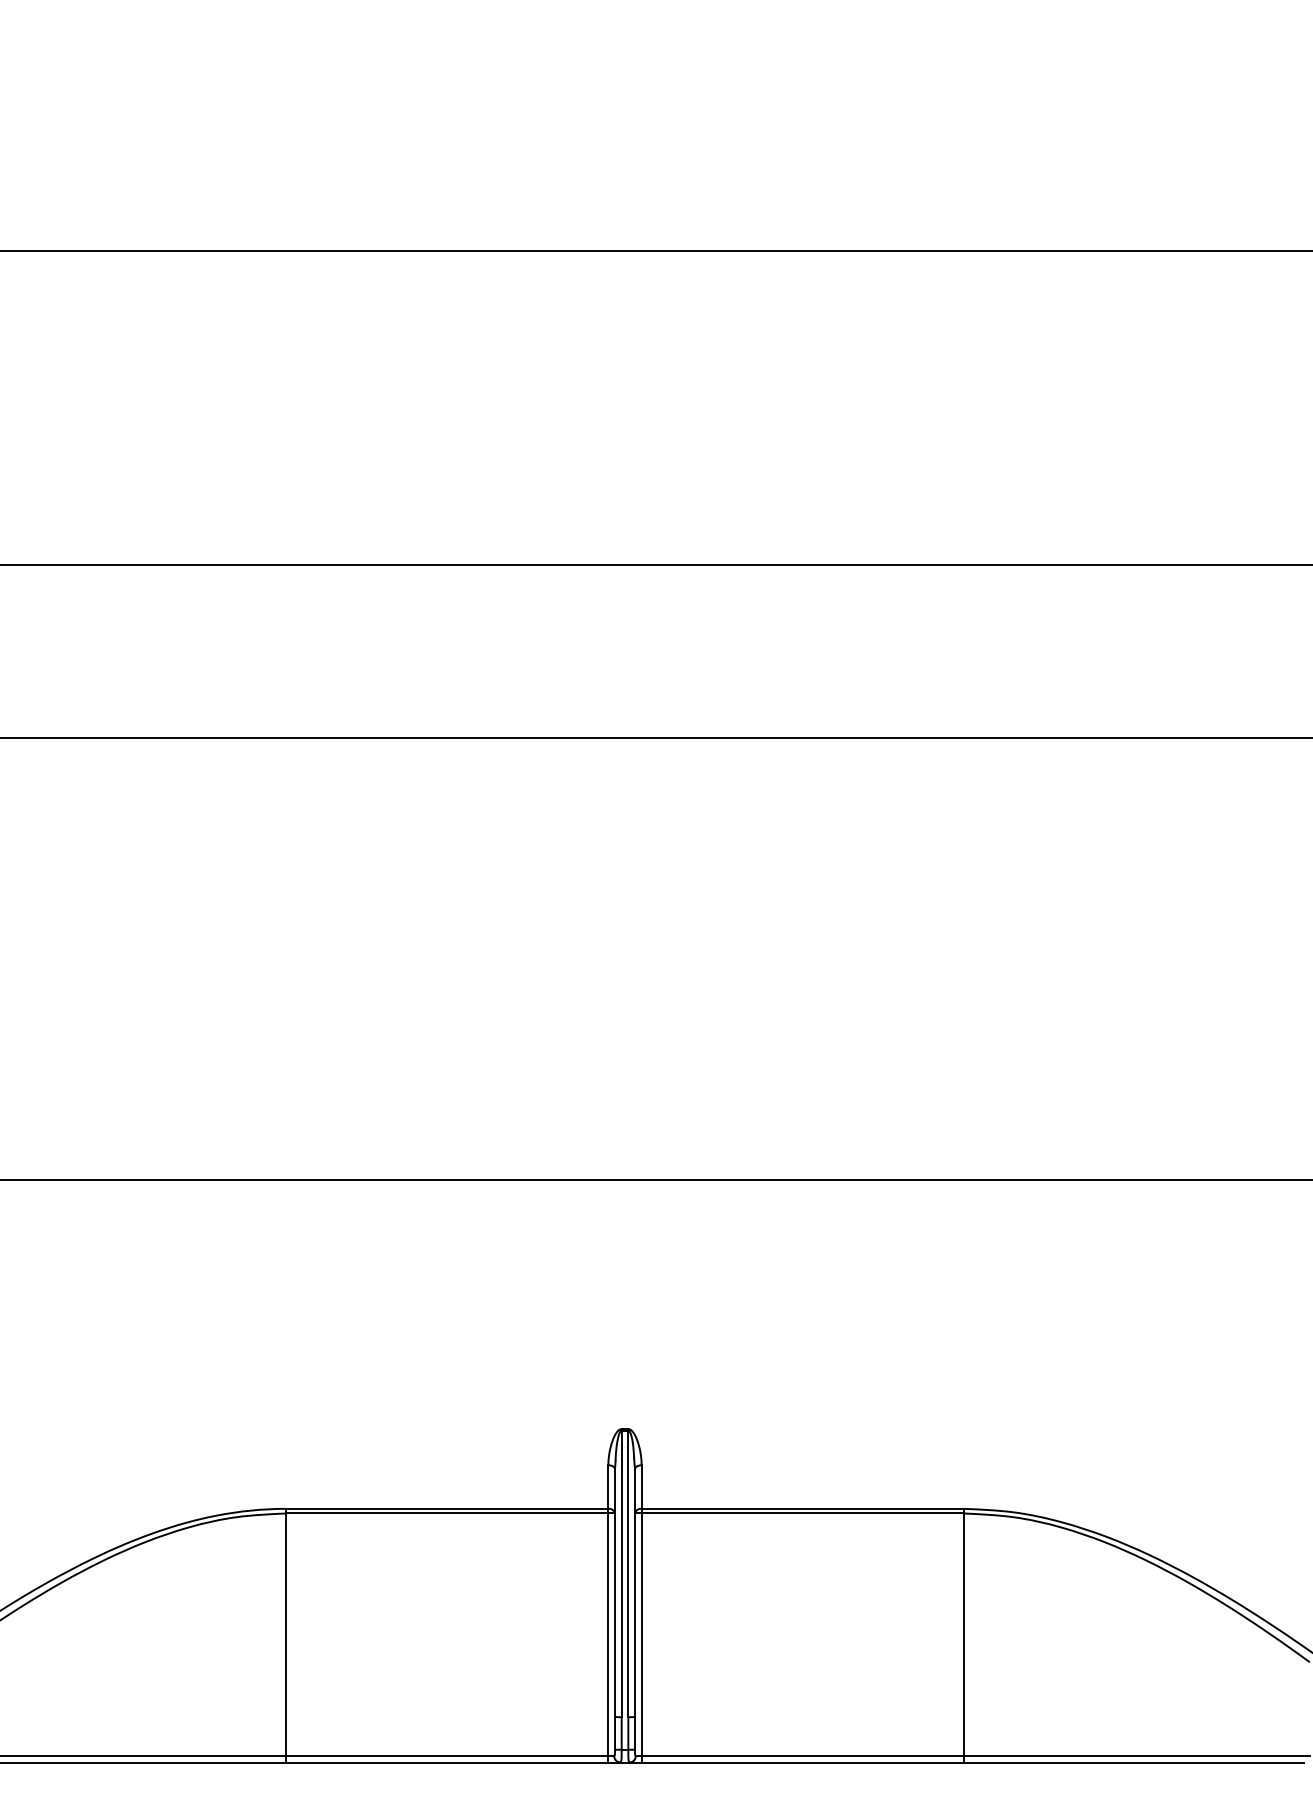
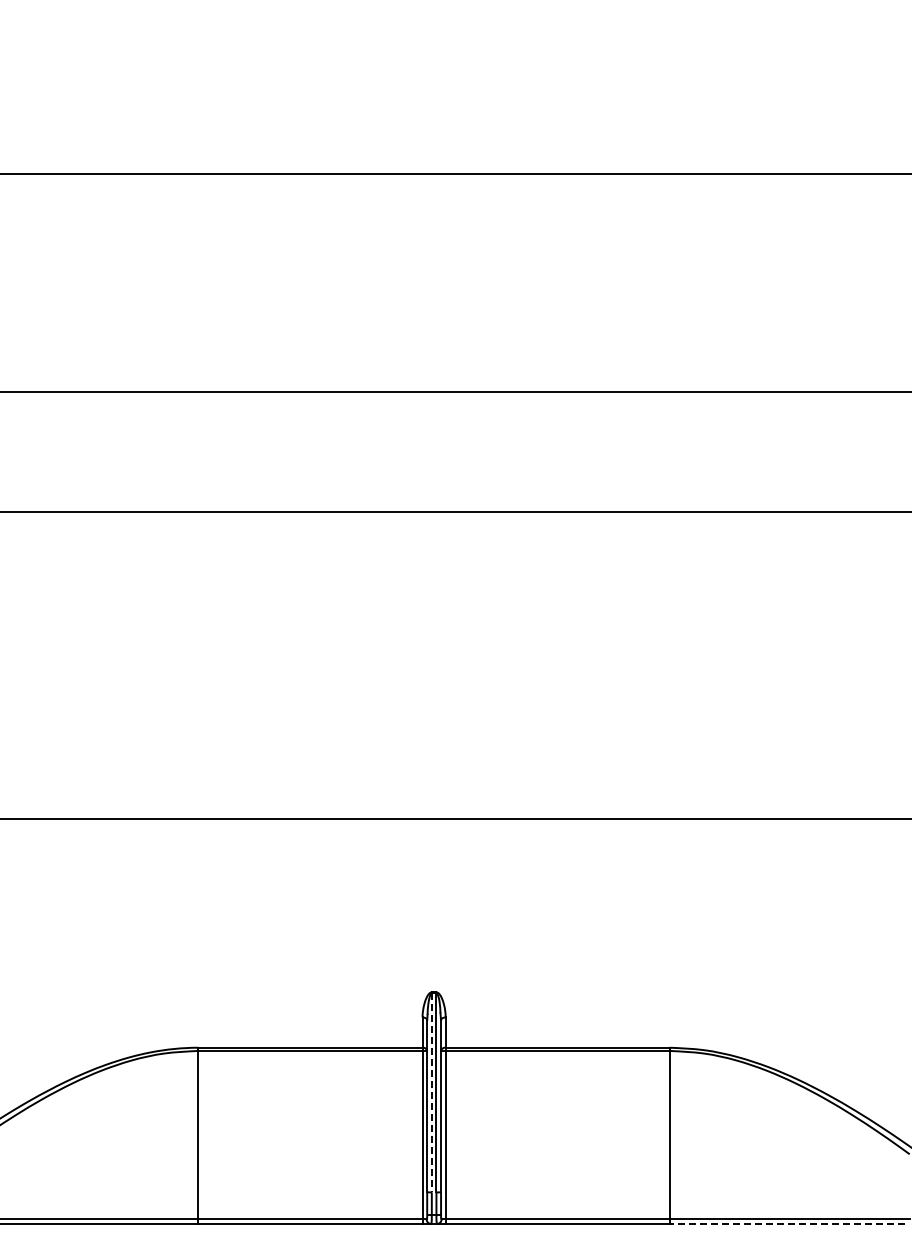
line: (621, 1573) -> (431, 1092), solid -> dashed
line: (1133, 1761) -> (787, 1223), solid -> dashed

